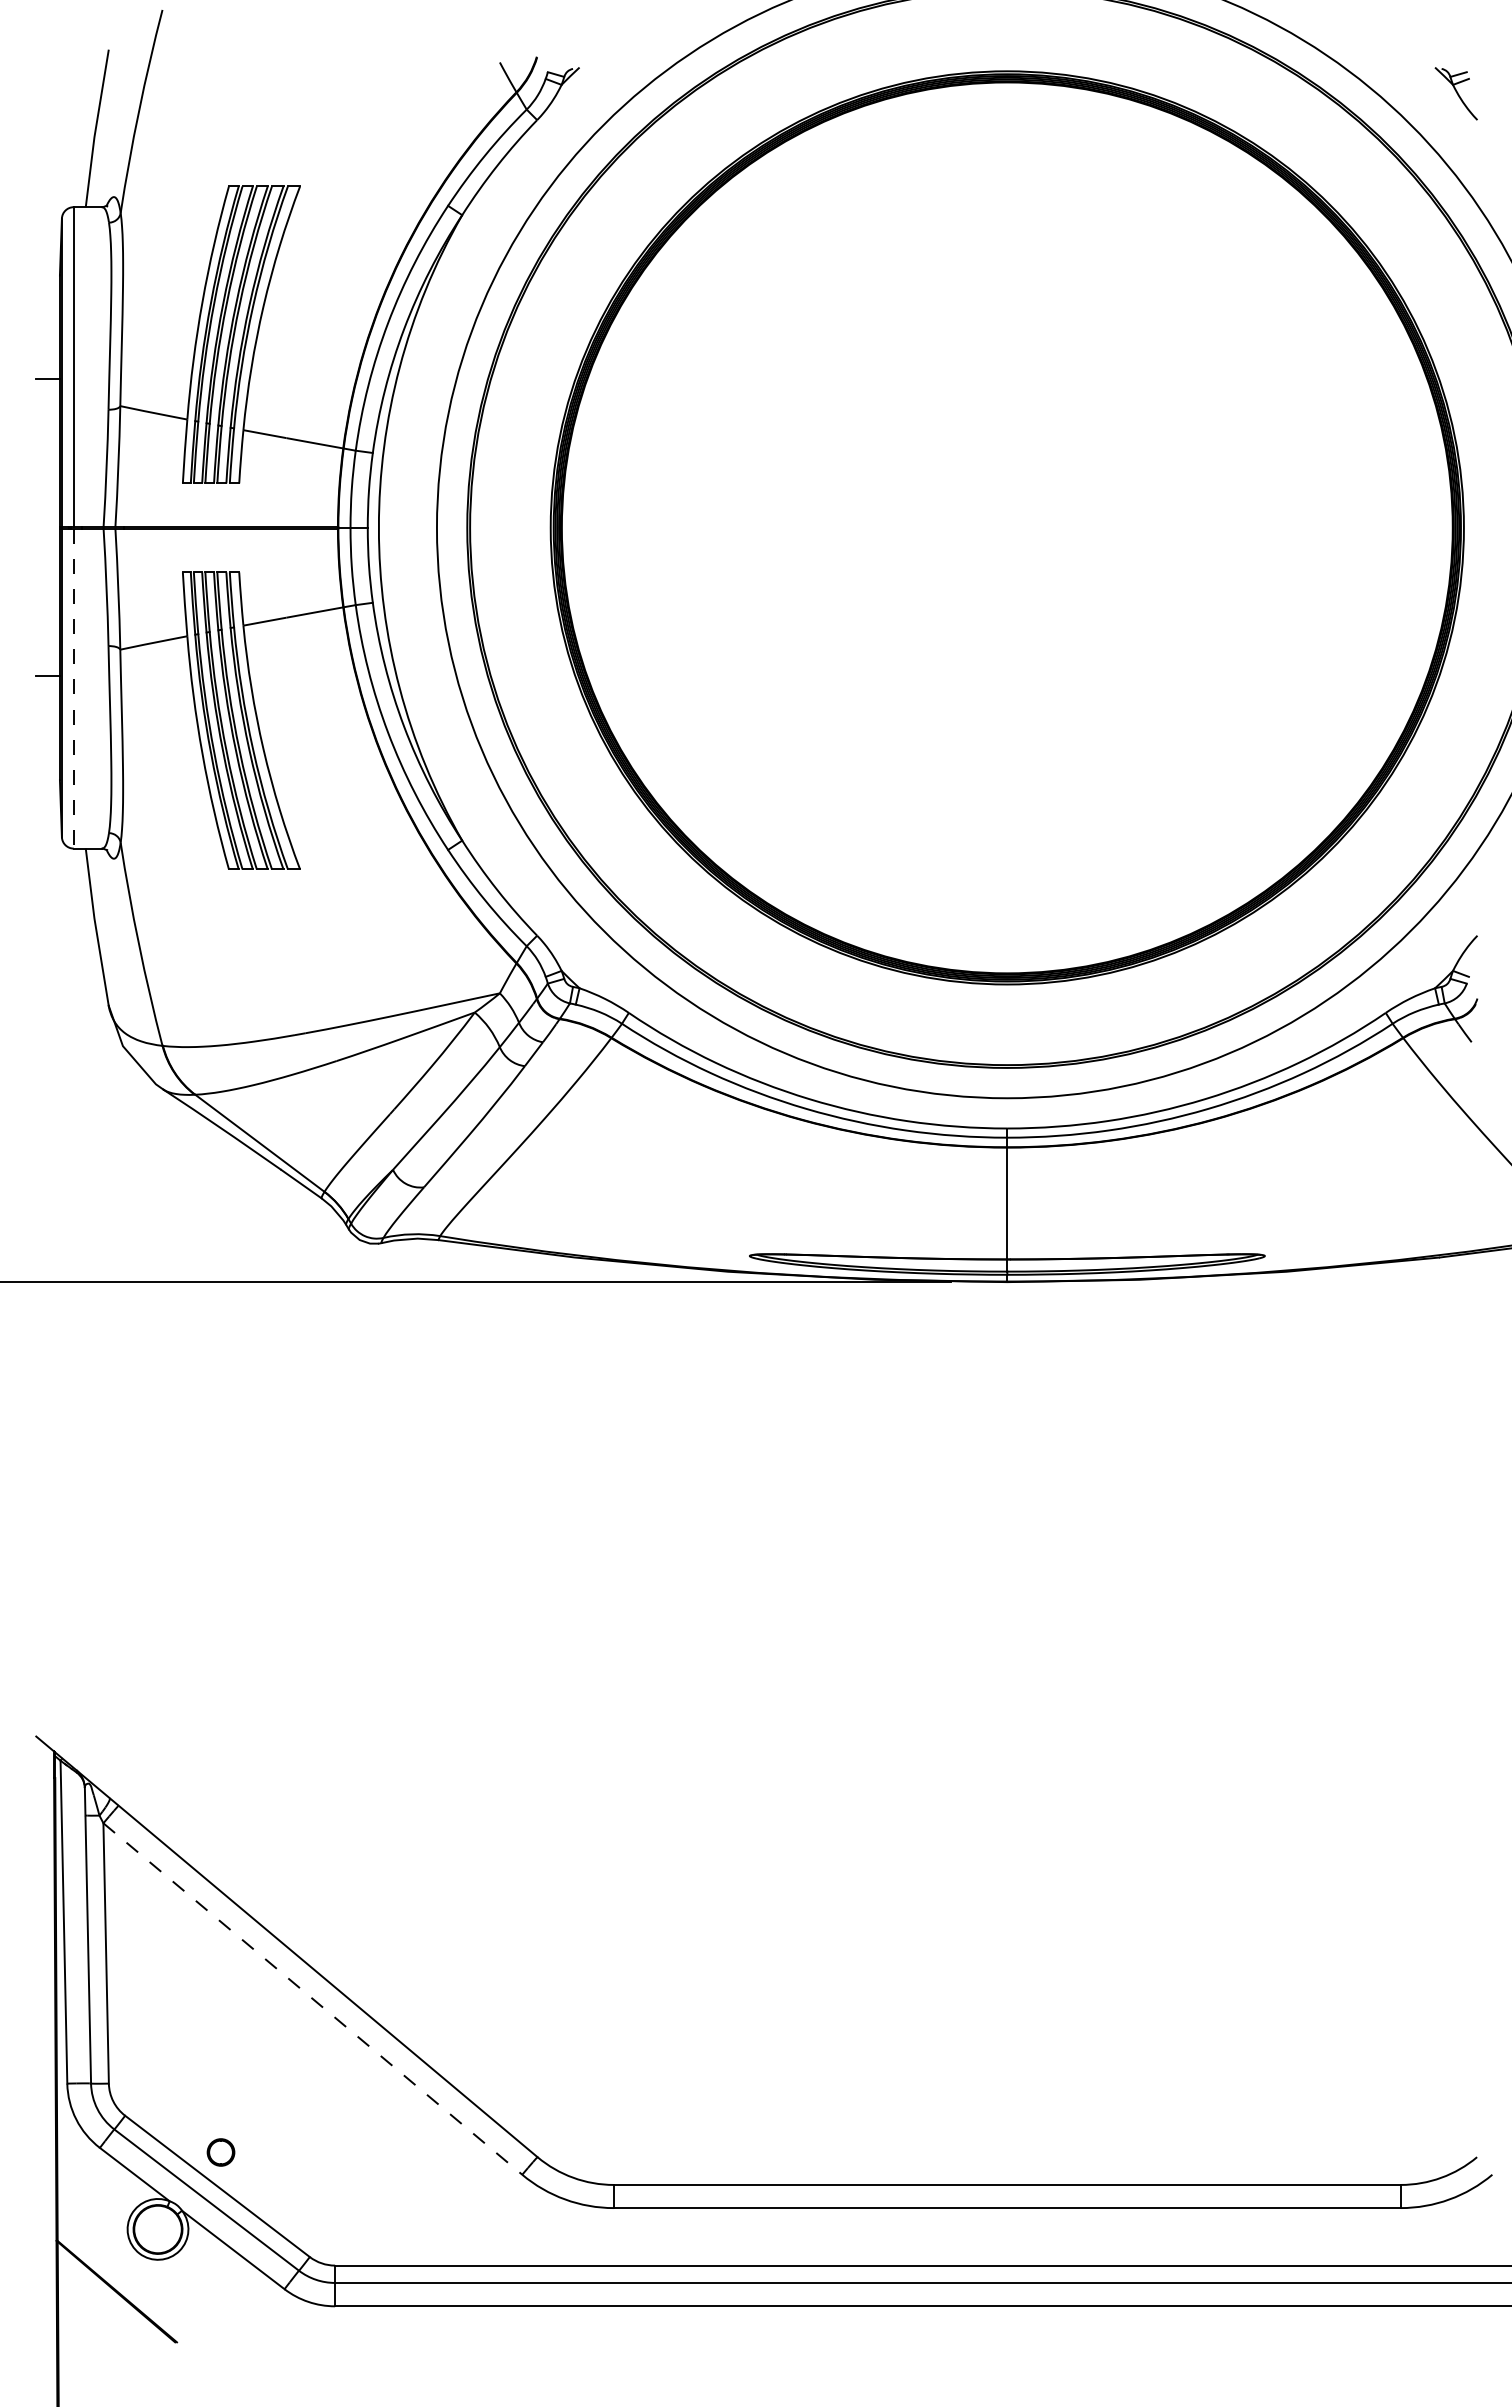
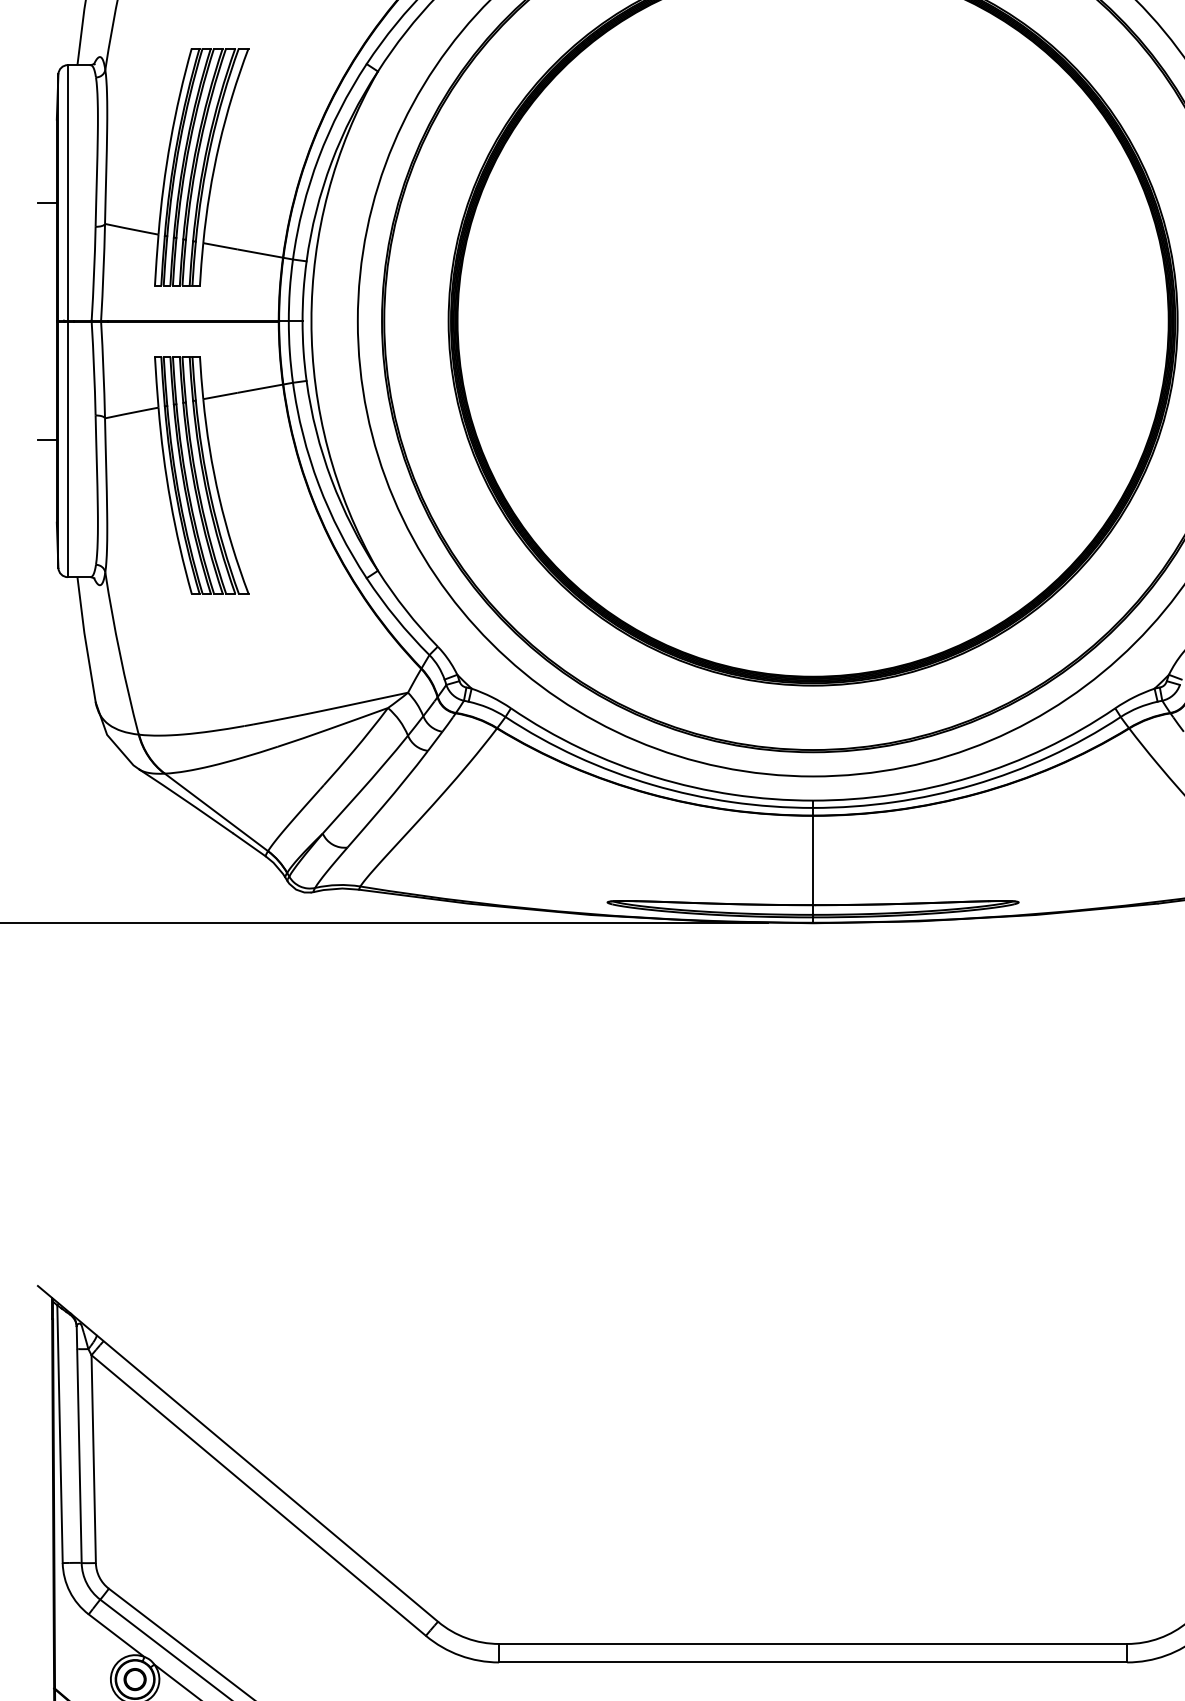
line: (73, 689) -> (67, 450), dashed -> solid
line: (313, 1999) -> (259, 1495), dashed -> solid
part: (220, 2152) -> (134, 1679), moved

